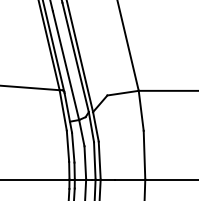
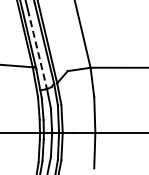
line: (66, 65) -> (37, 49), solid -> dashed

